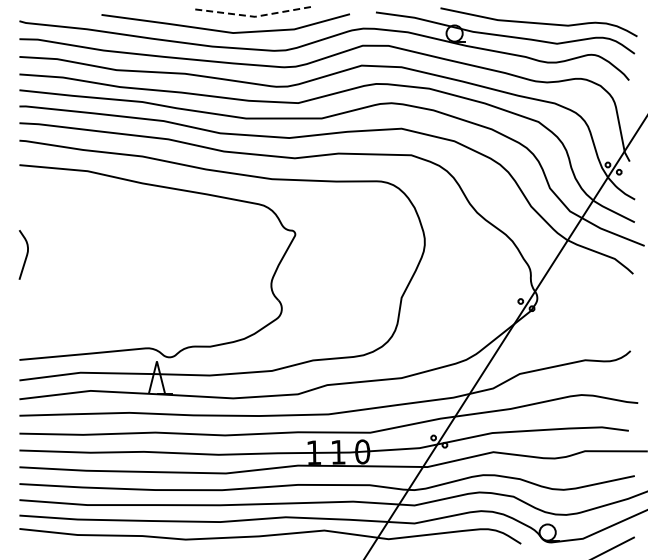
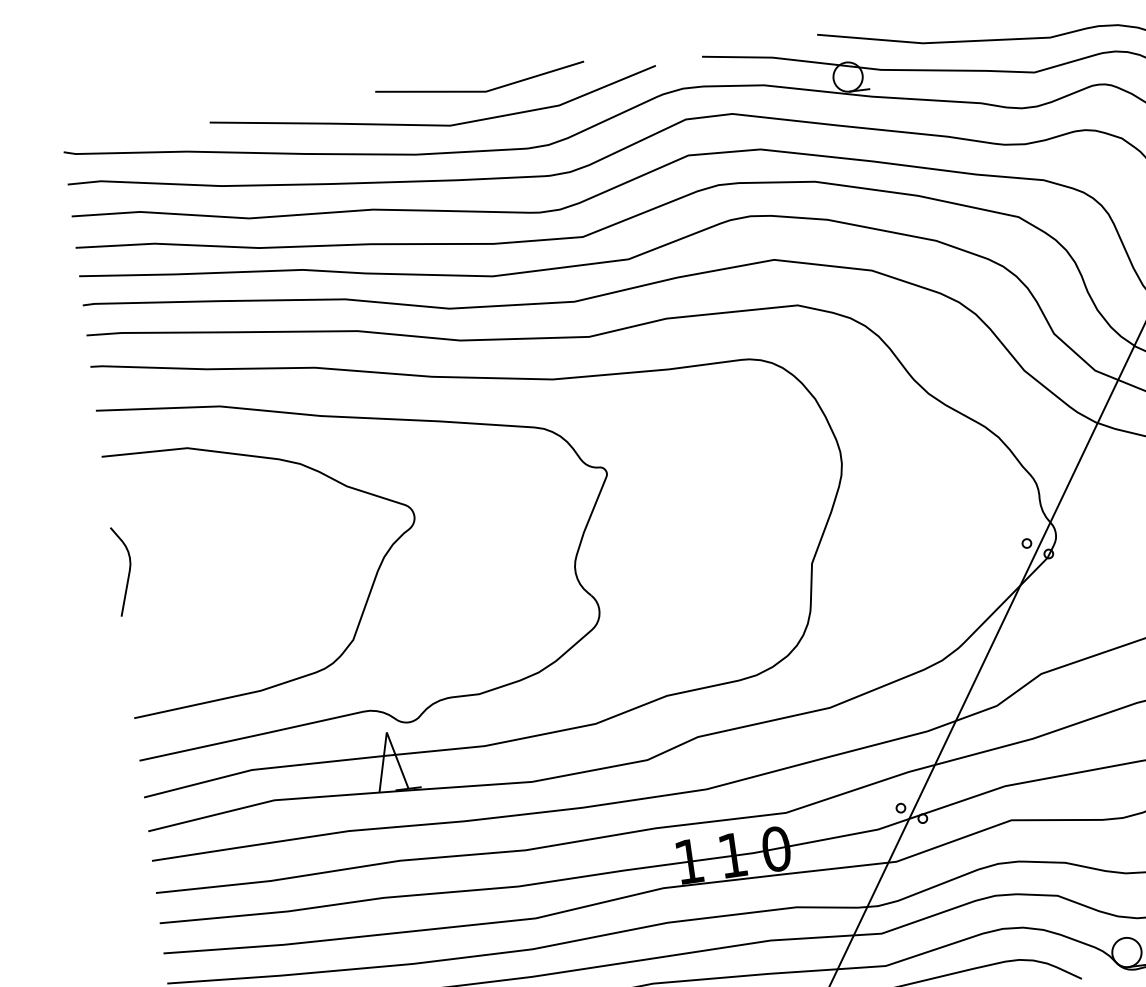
line: (253, 16) -> (483, 91), dashed -> solid
curve: (153, 288) -> (364, 602), added

